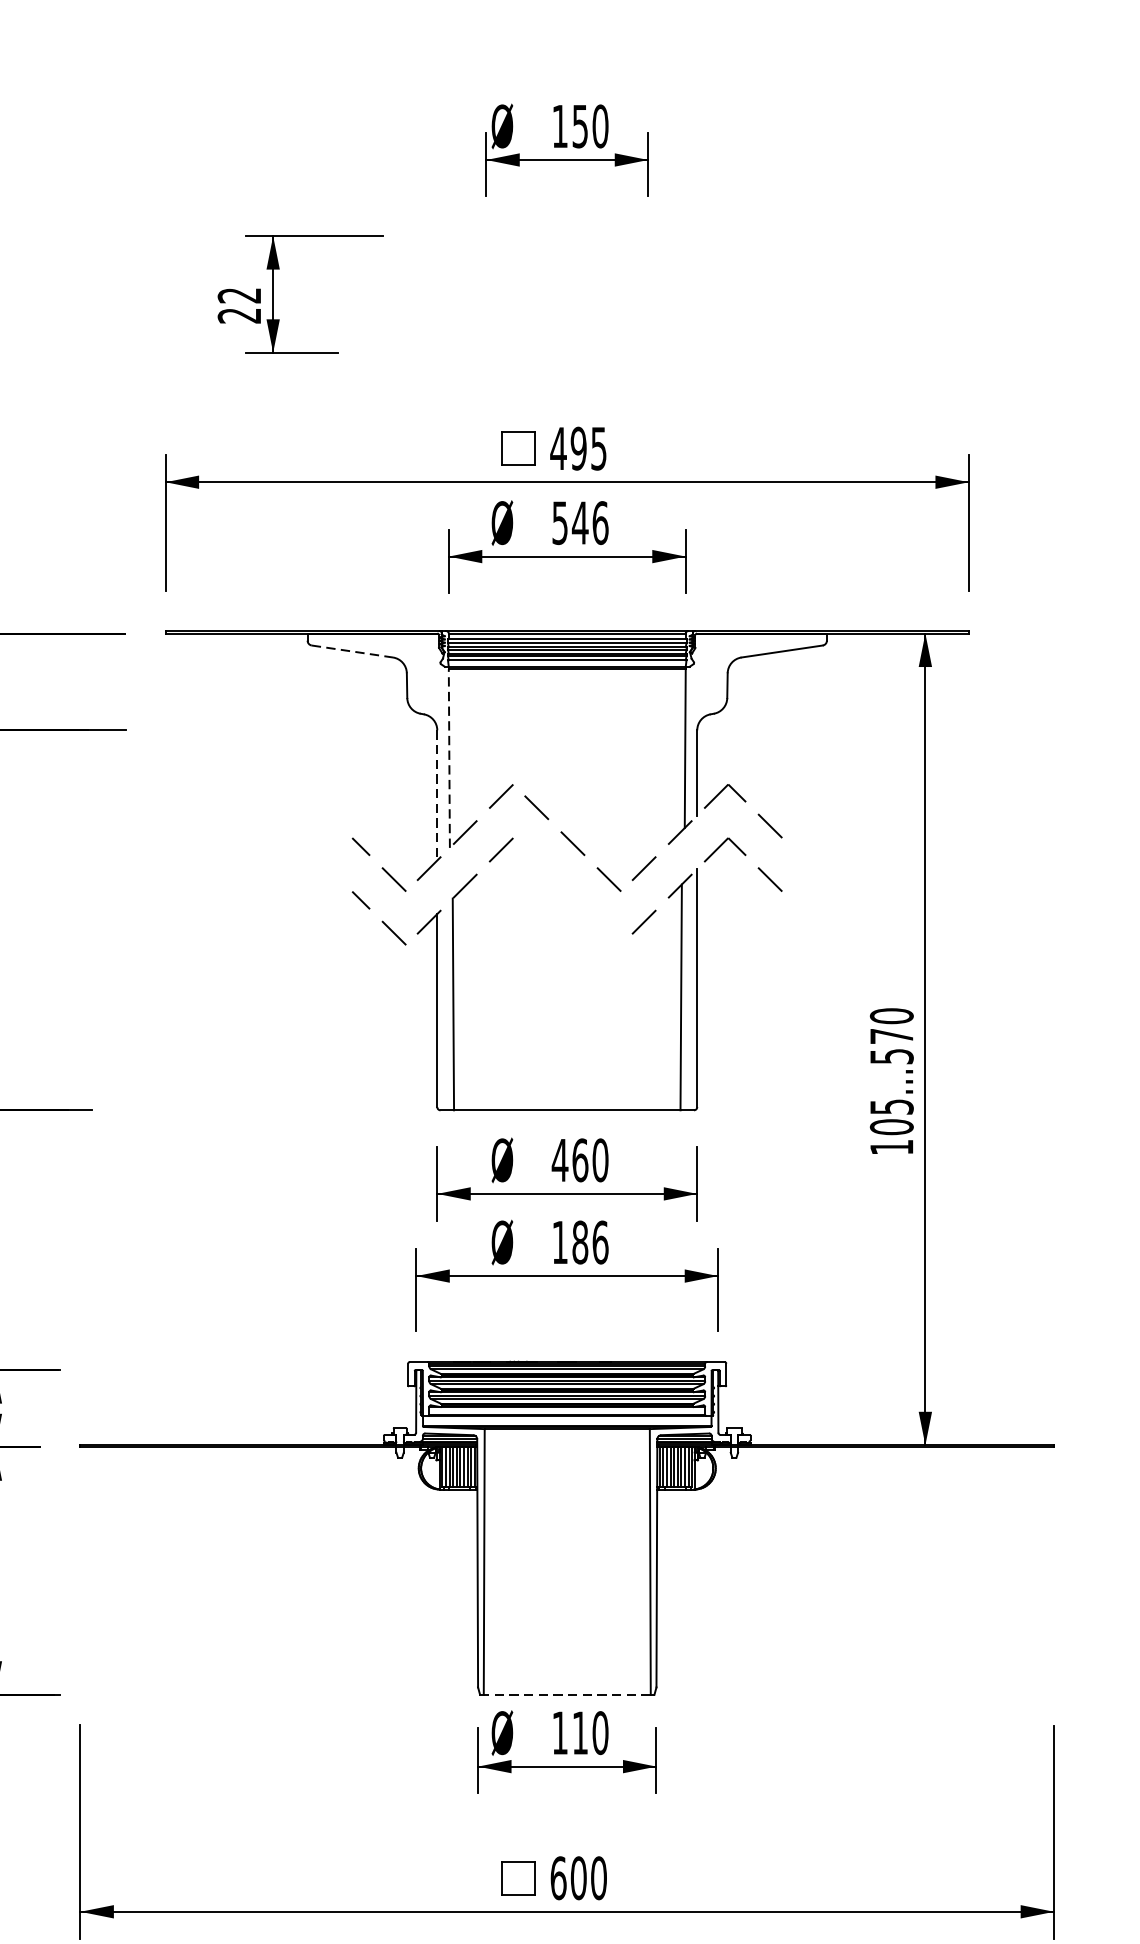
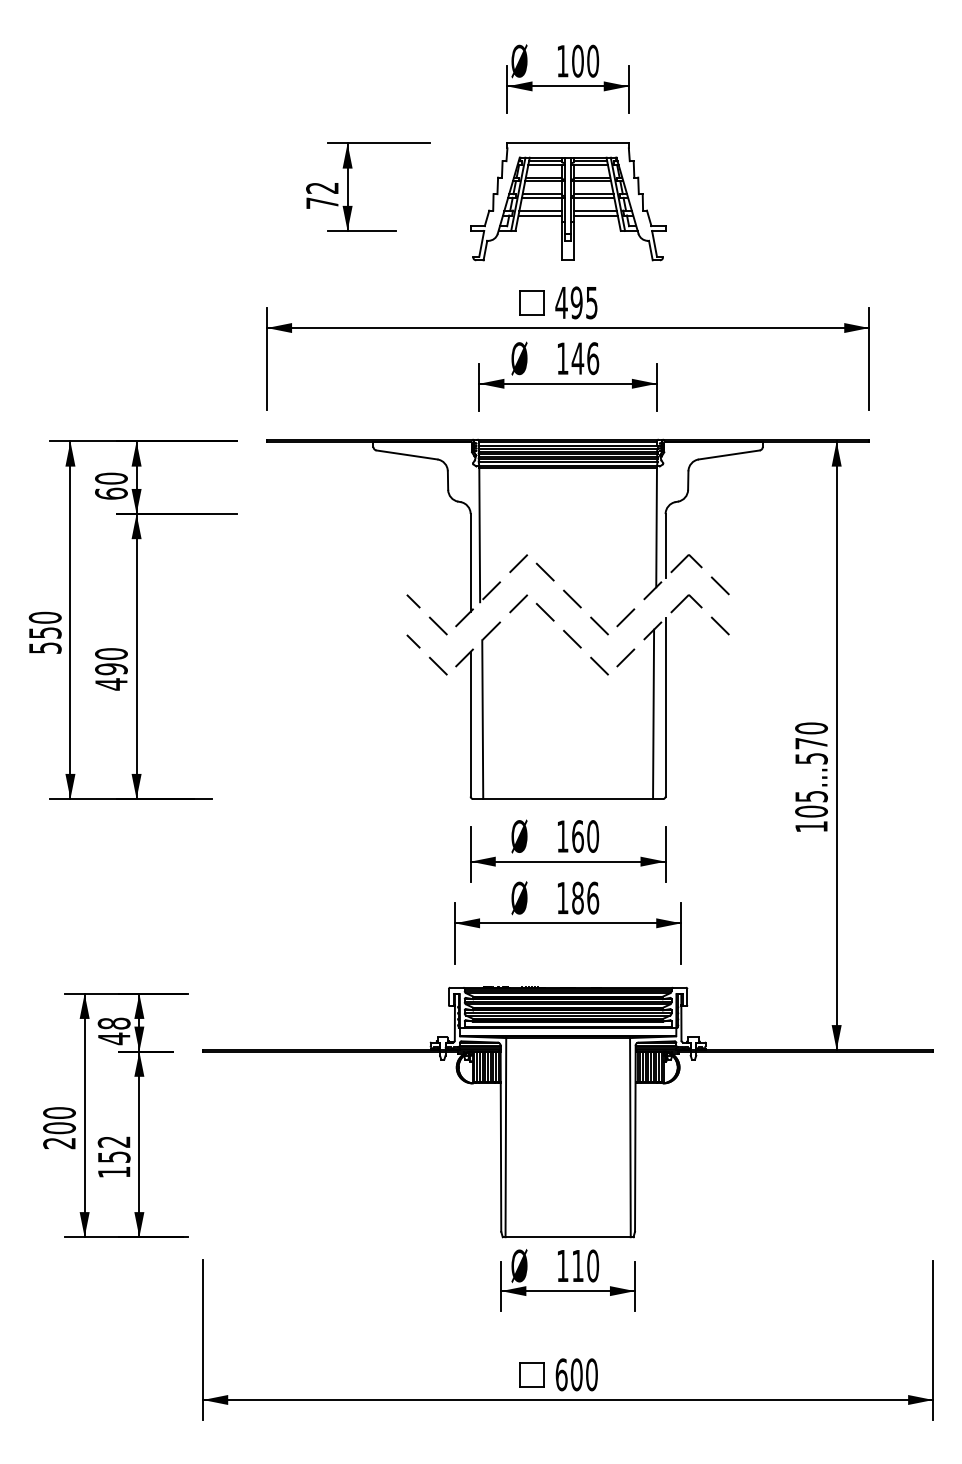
text: (579, 125) -> (577, 60), 150 -> 100
part: (567, 313) -> (568, 201), added
text: (239, 316) -> (322, 203), 22 -> 72
text: (559, 522) -> (562, 358), 546 -> 146
line: (353, 650) -> (407, 454), dashed -> solid
line: (449, 758) -> (479, 535), dashed -> solid
line: (437, 794) -> (470, 562), dashed -> solid
line: (573, 897) -> (572, 639), added
text: (559, 1160) -> (562, 836), 460 -> 160
line: (567, 1695) -> (568, 1237), dashed -> solid

